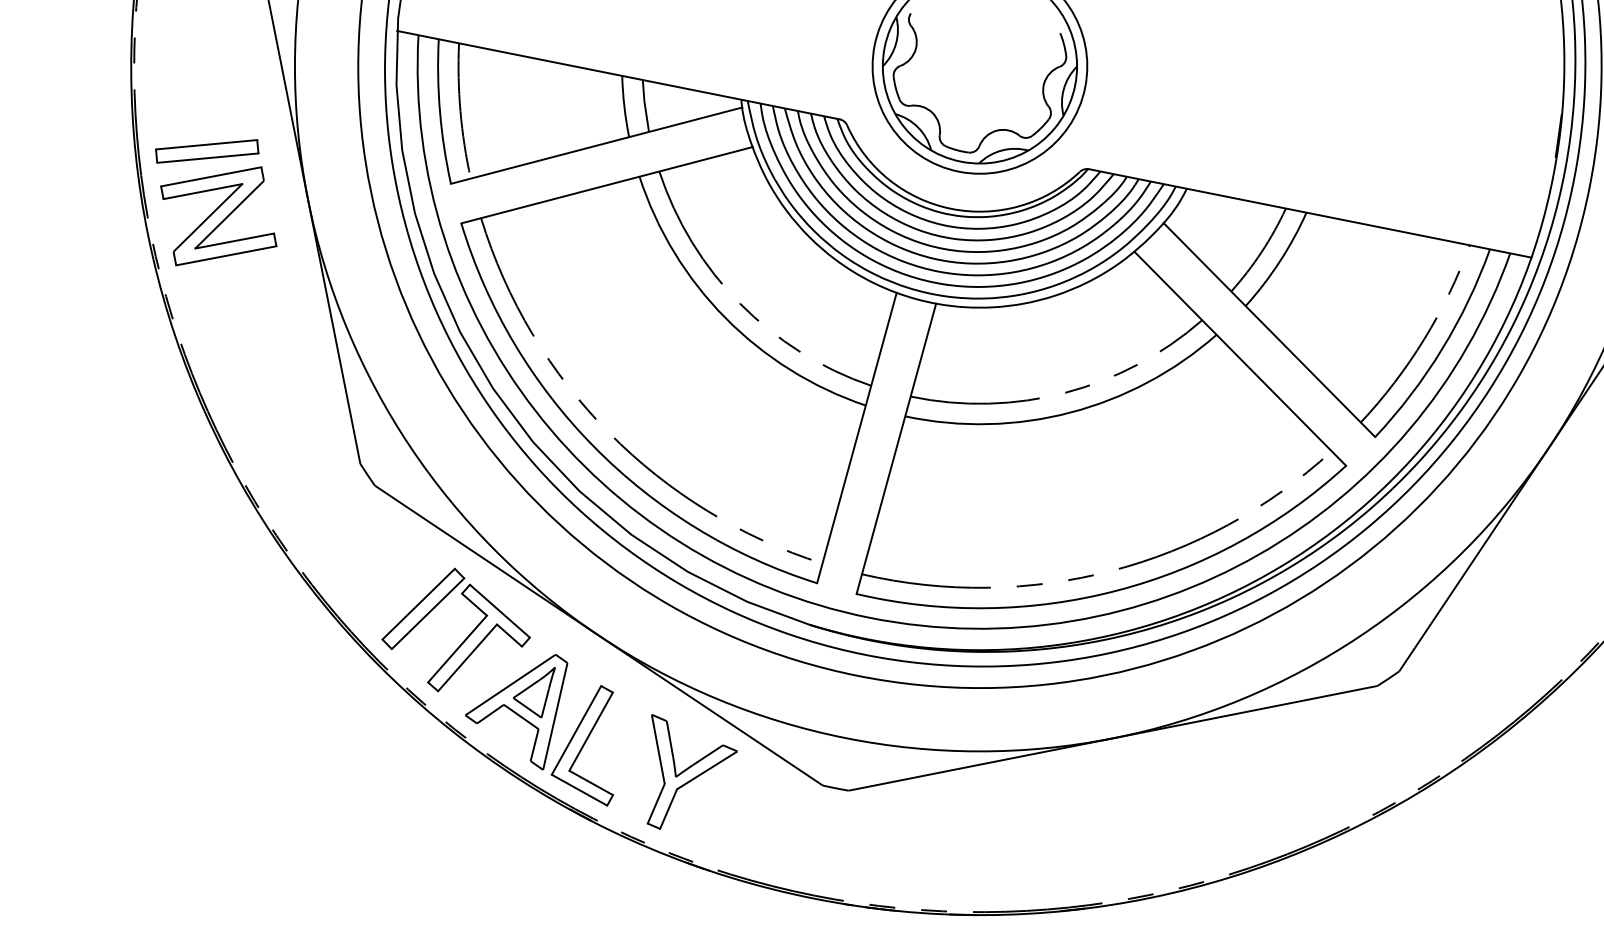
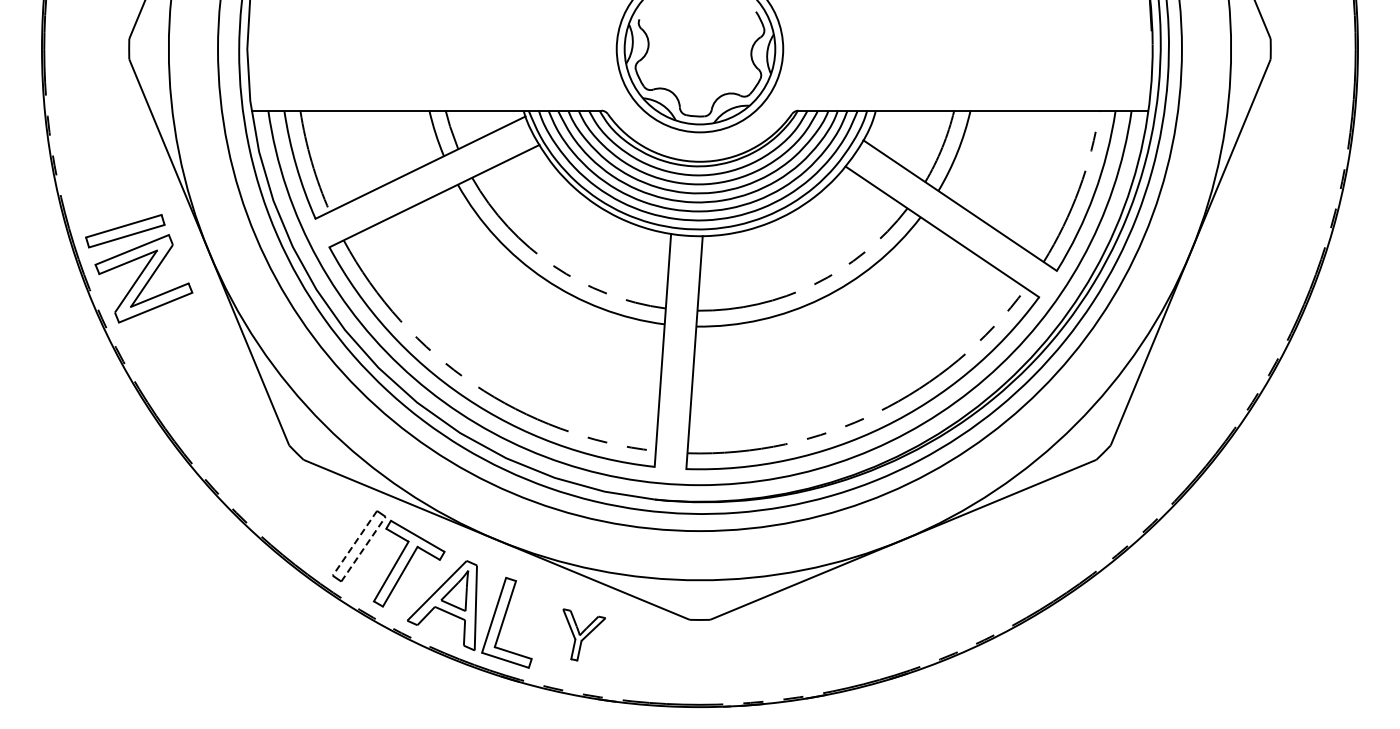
line: (418, 604) -> (354, 543), solid -> dashed
line: (428, 612) -> (363, 548), solid -> dashed
part: (685, 777) -> (584, 634), size x0.6

